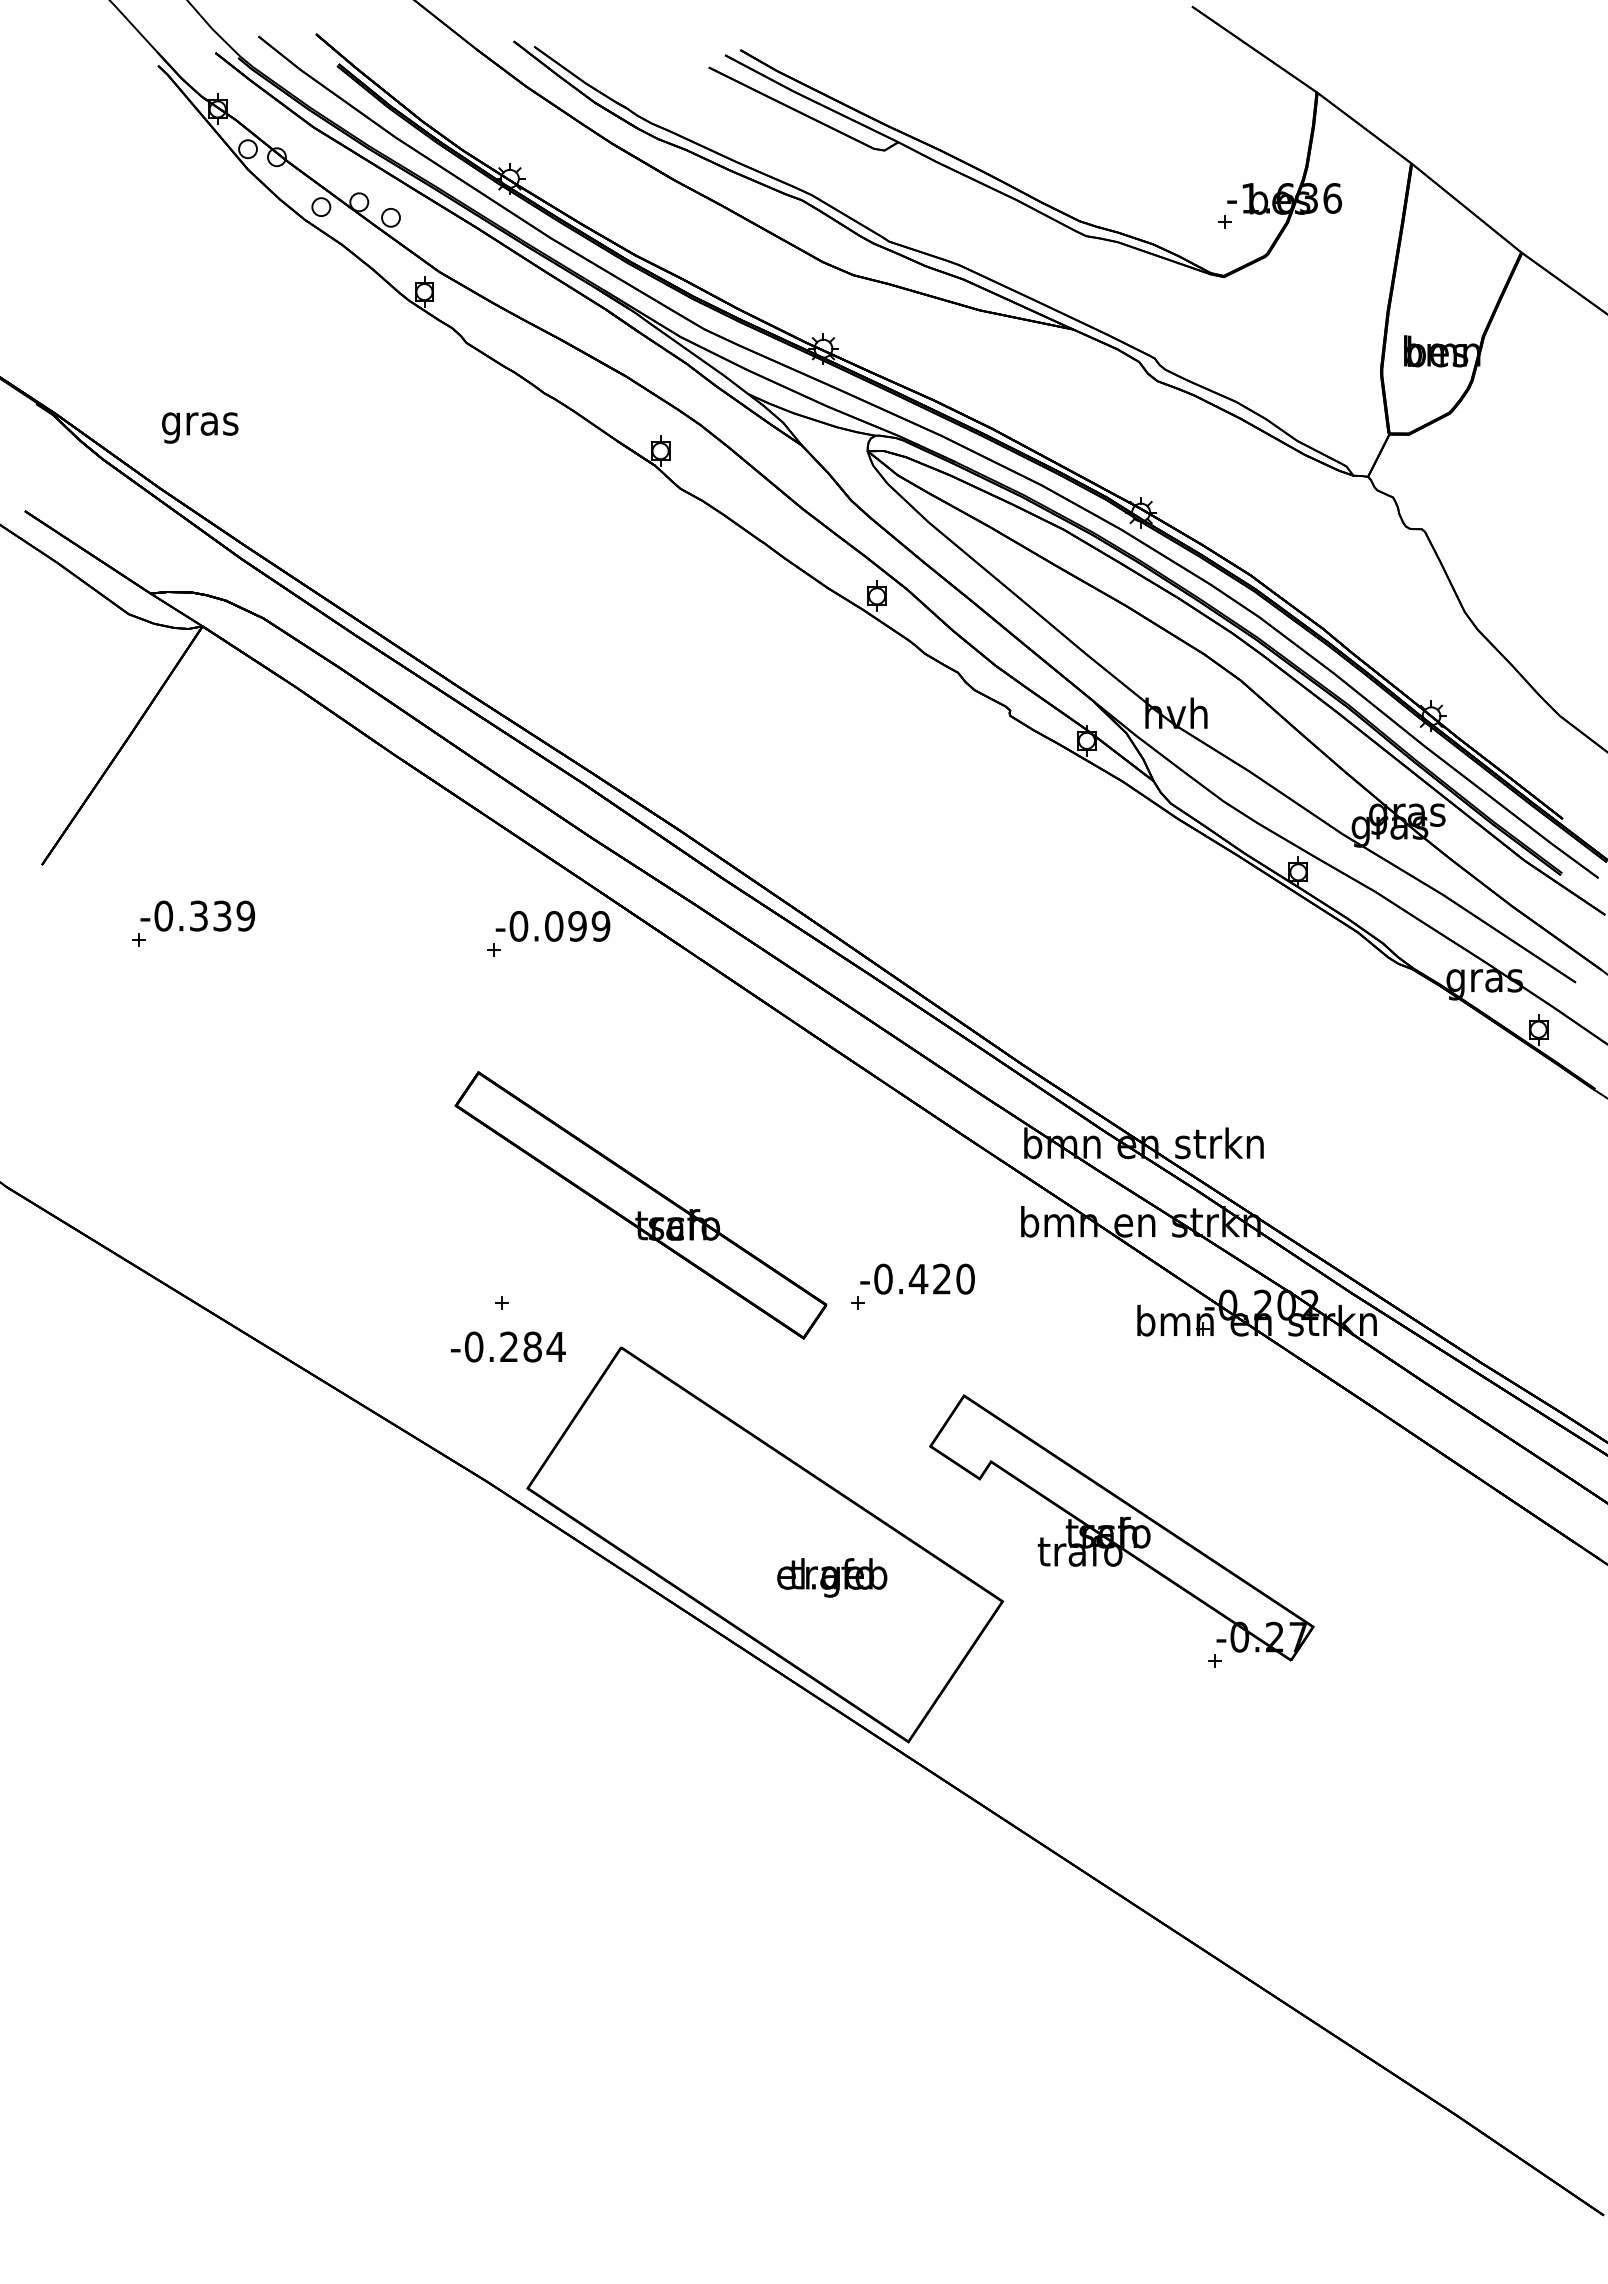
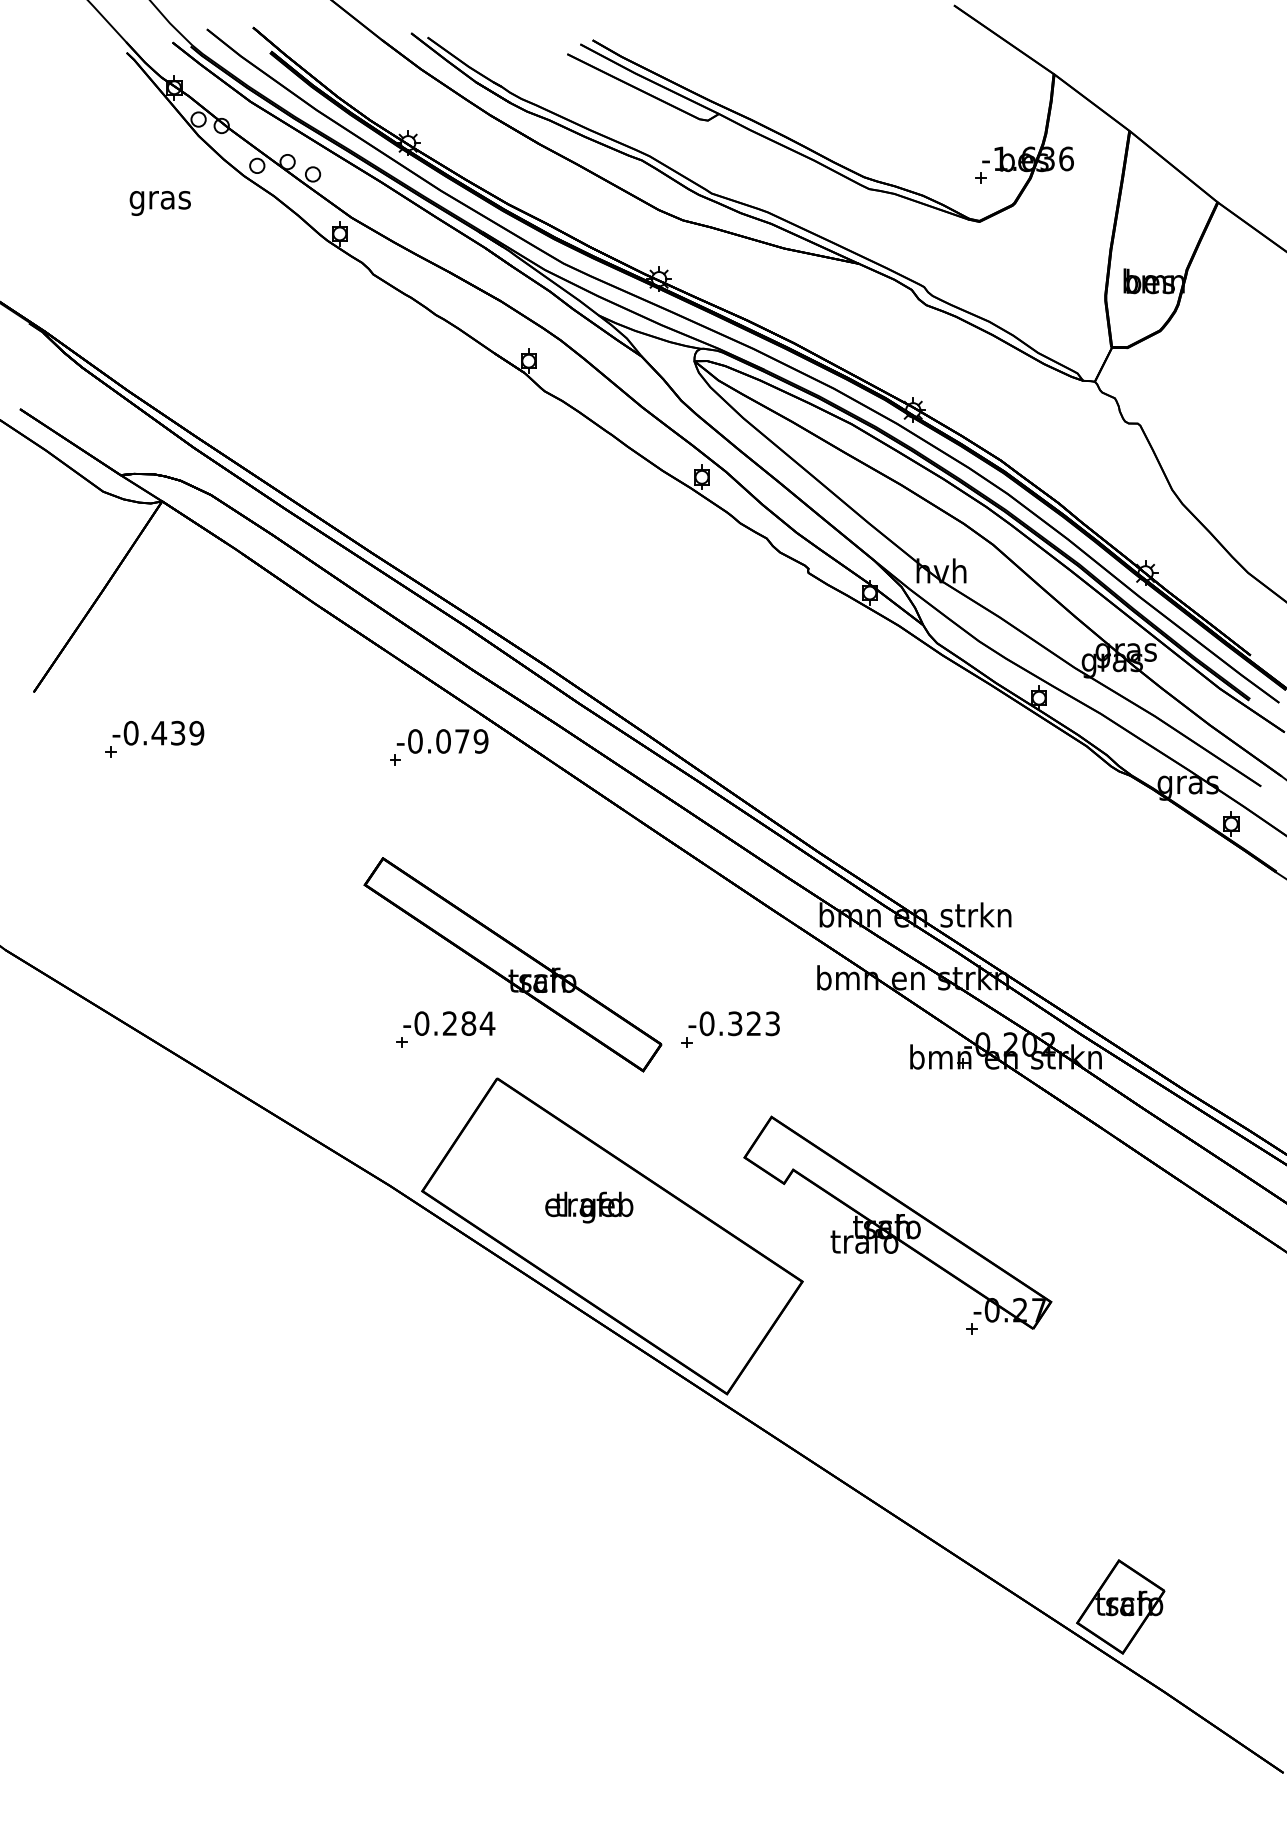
text: (200, 427) -> (160, 203), moved
text: (198, 915) -> (158, 732), -0.339 -> -0.439
text: (577, 926) -> (462, 741), -0.099 -> -0.079
text: (941, 1278) -> (753, 1023), -0.420 -> -0.323
text: (508, 1346) -> (449, 1023), moved
text: (832, 1577) -> (589, 1207), moved
part: (1399, 2007) -> (1120, 1606), added

